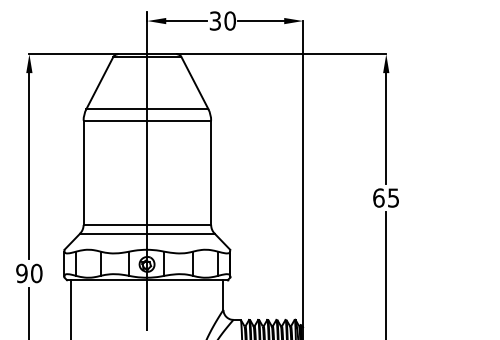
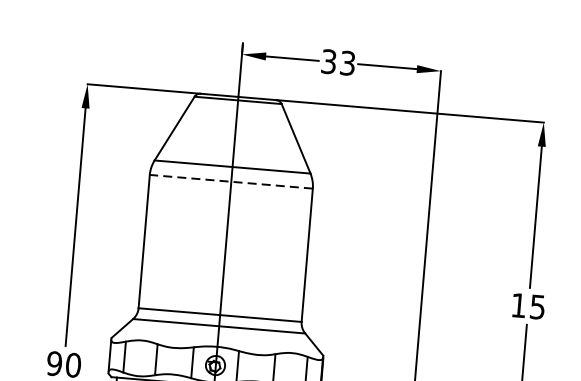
text: (229, 20) -> (347, 62), 30 -> 33
line: (147, 120) -> (231, 181), solid -> dashed
text: (378, 197) -> (518, 304), 65 -> 15

